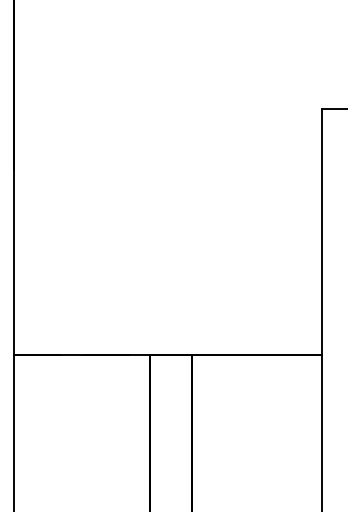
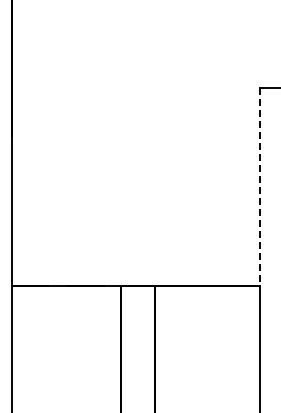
line: (322, 232) -> (260, 187), solid -> dashed

